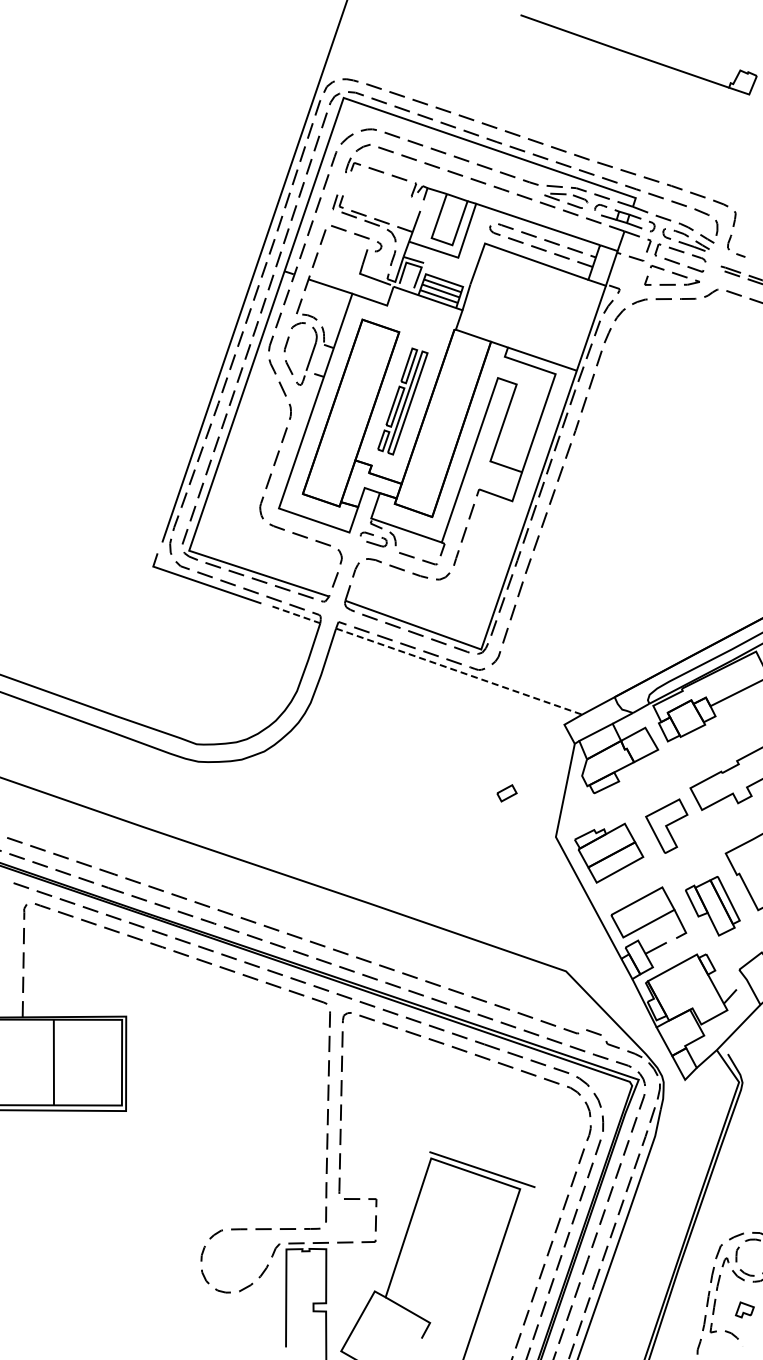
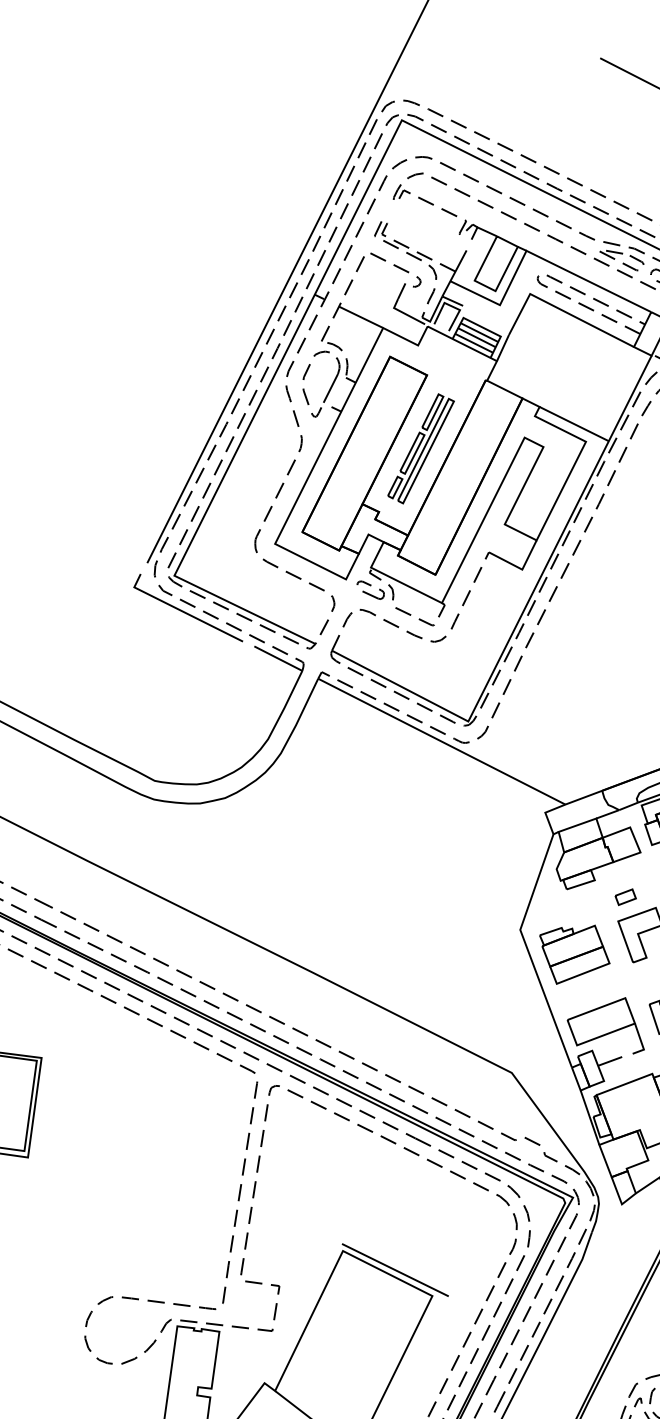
line: (296, 615) -> (278, 659), dashed -> solid
line: (459, 671) -> (442, 741), dashed -> solid
part: (506, 793) -> (625, 897), moved

